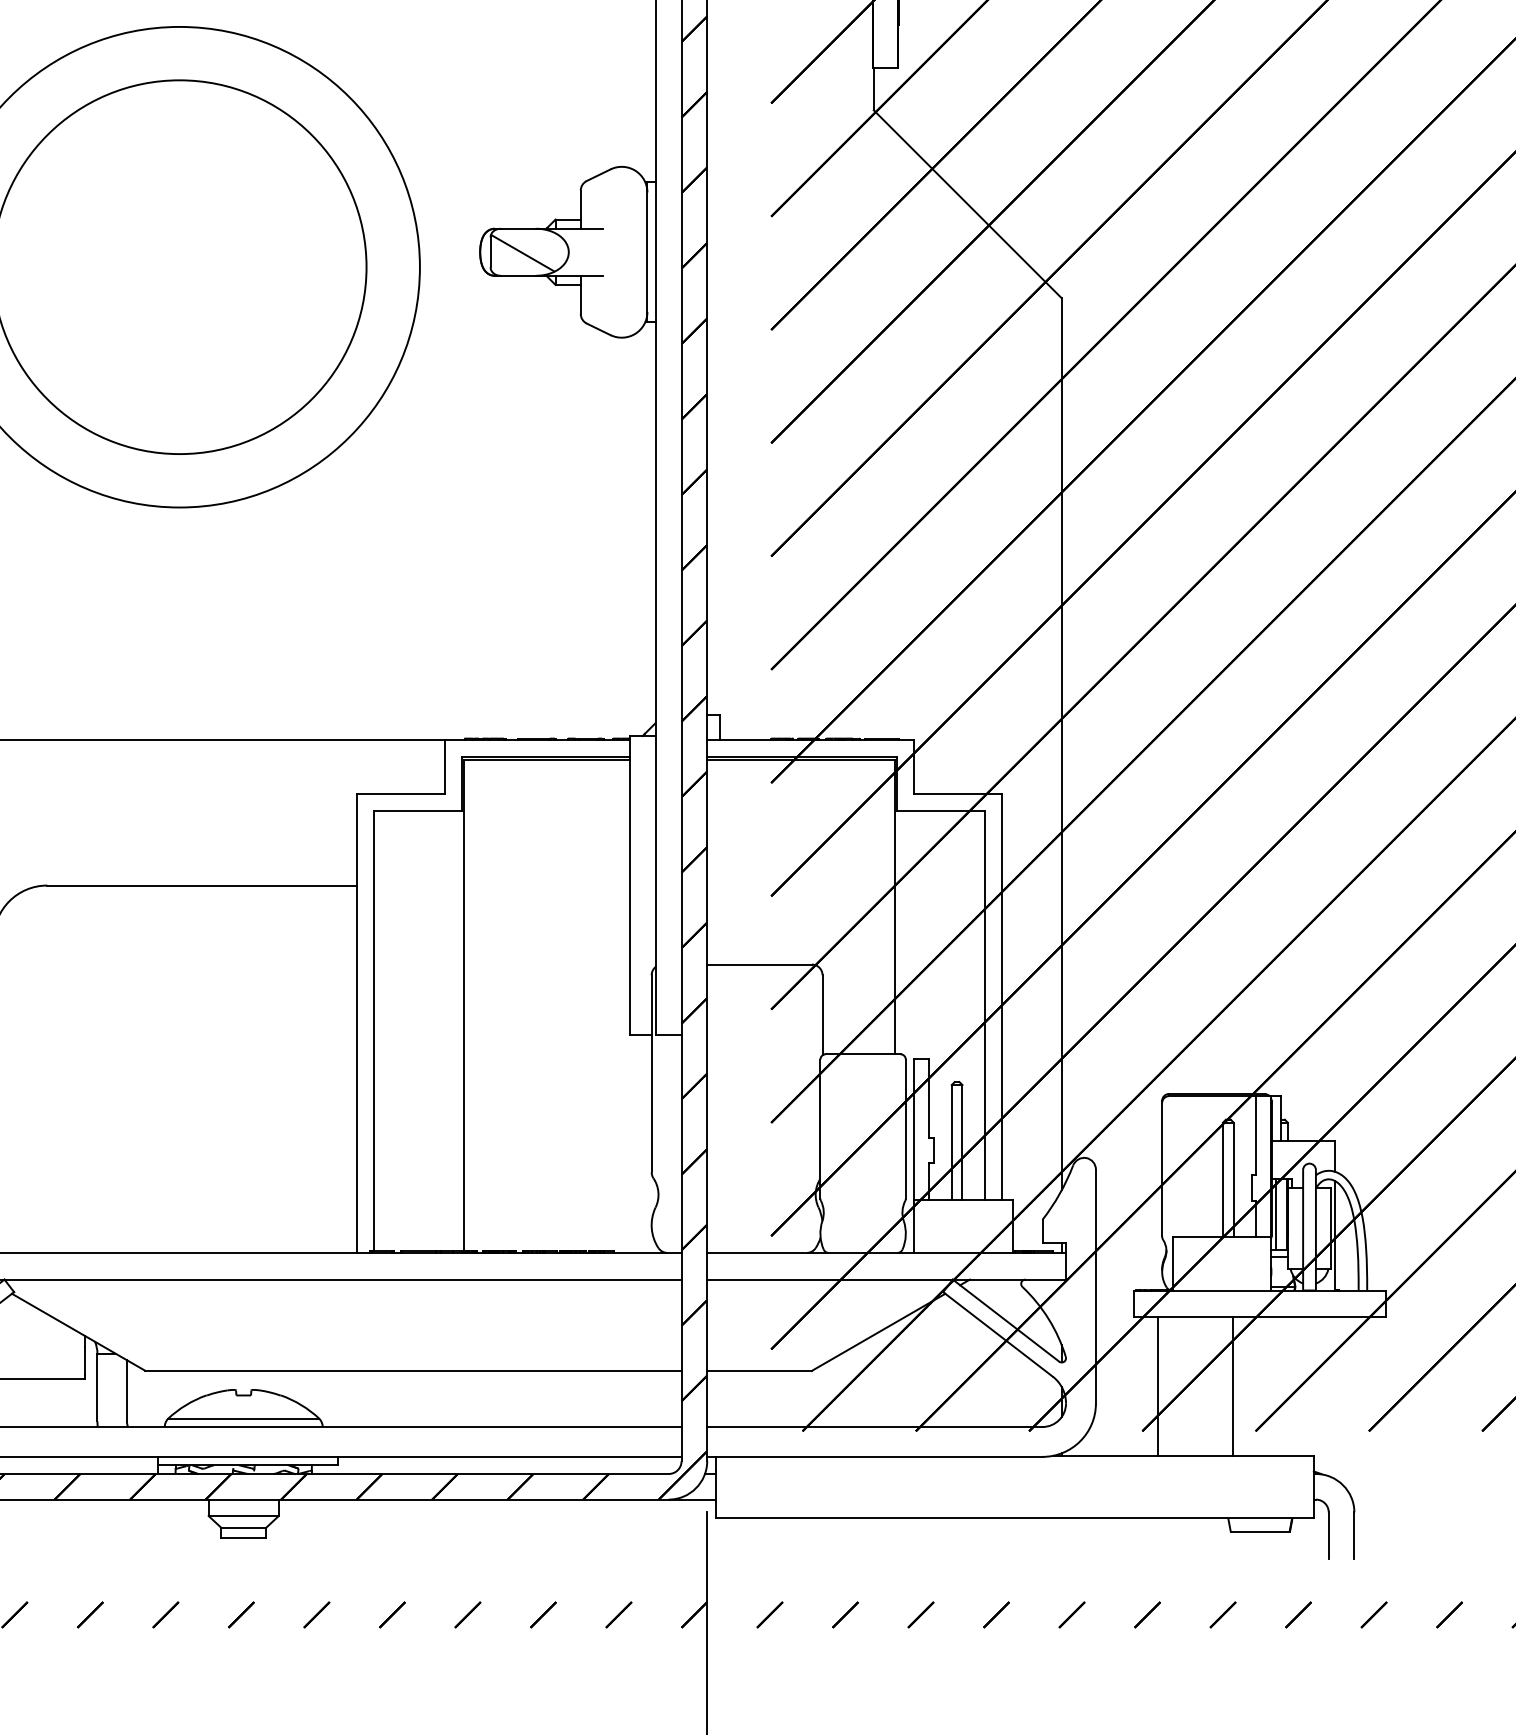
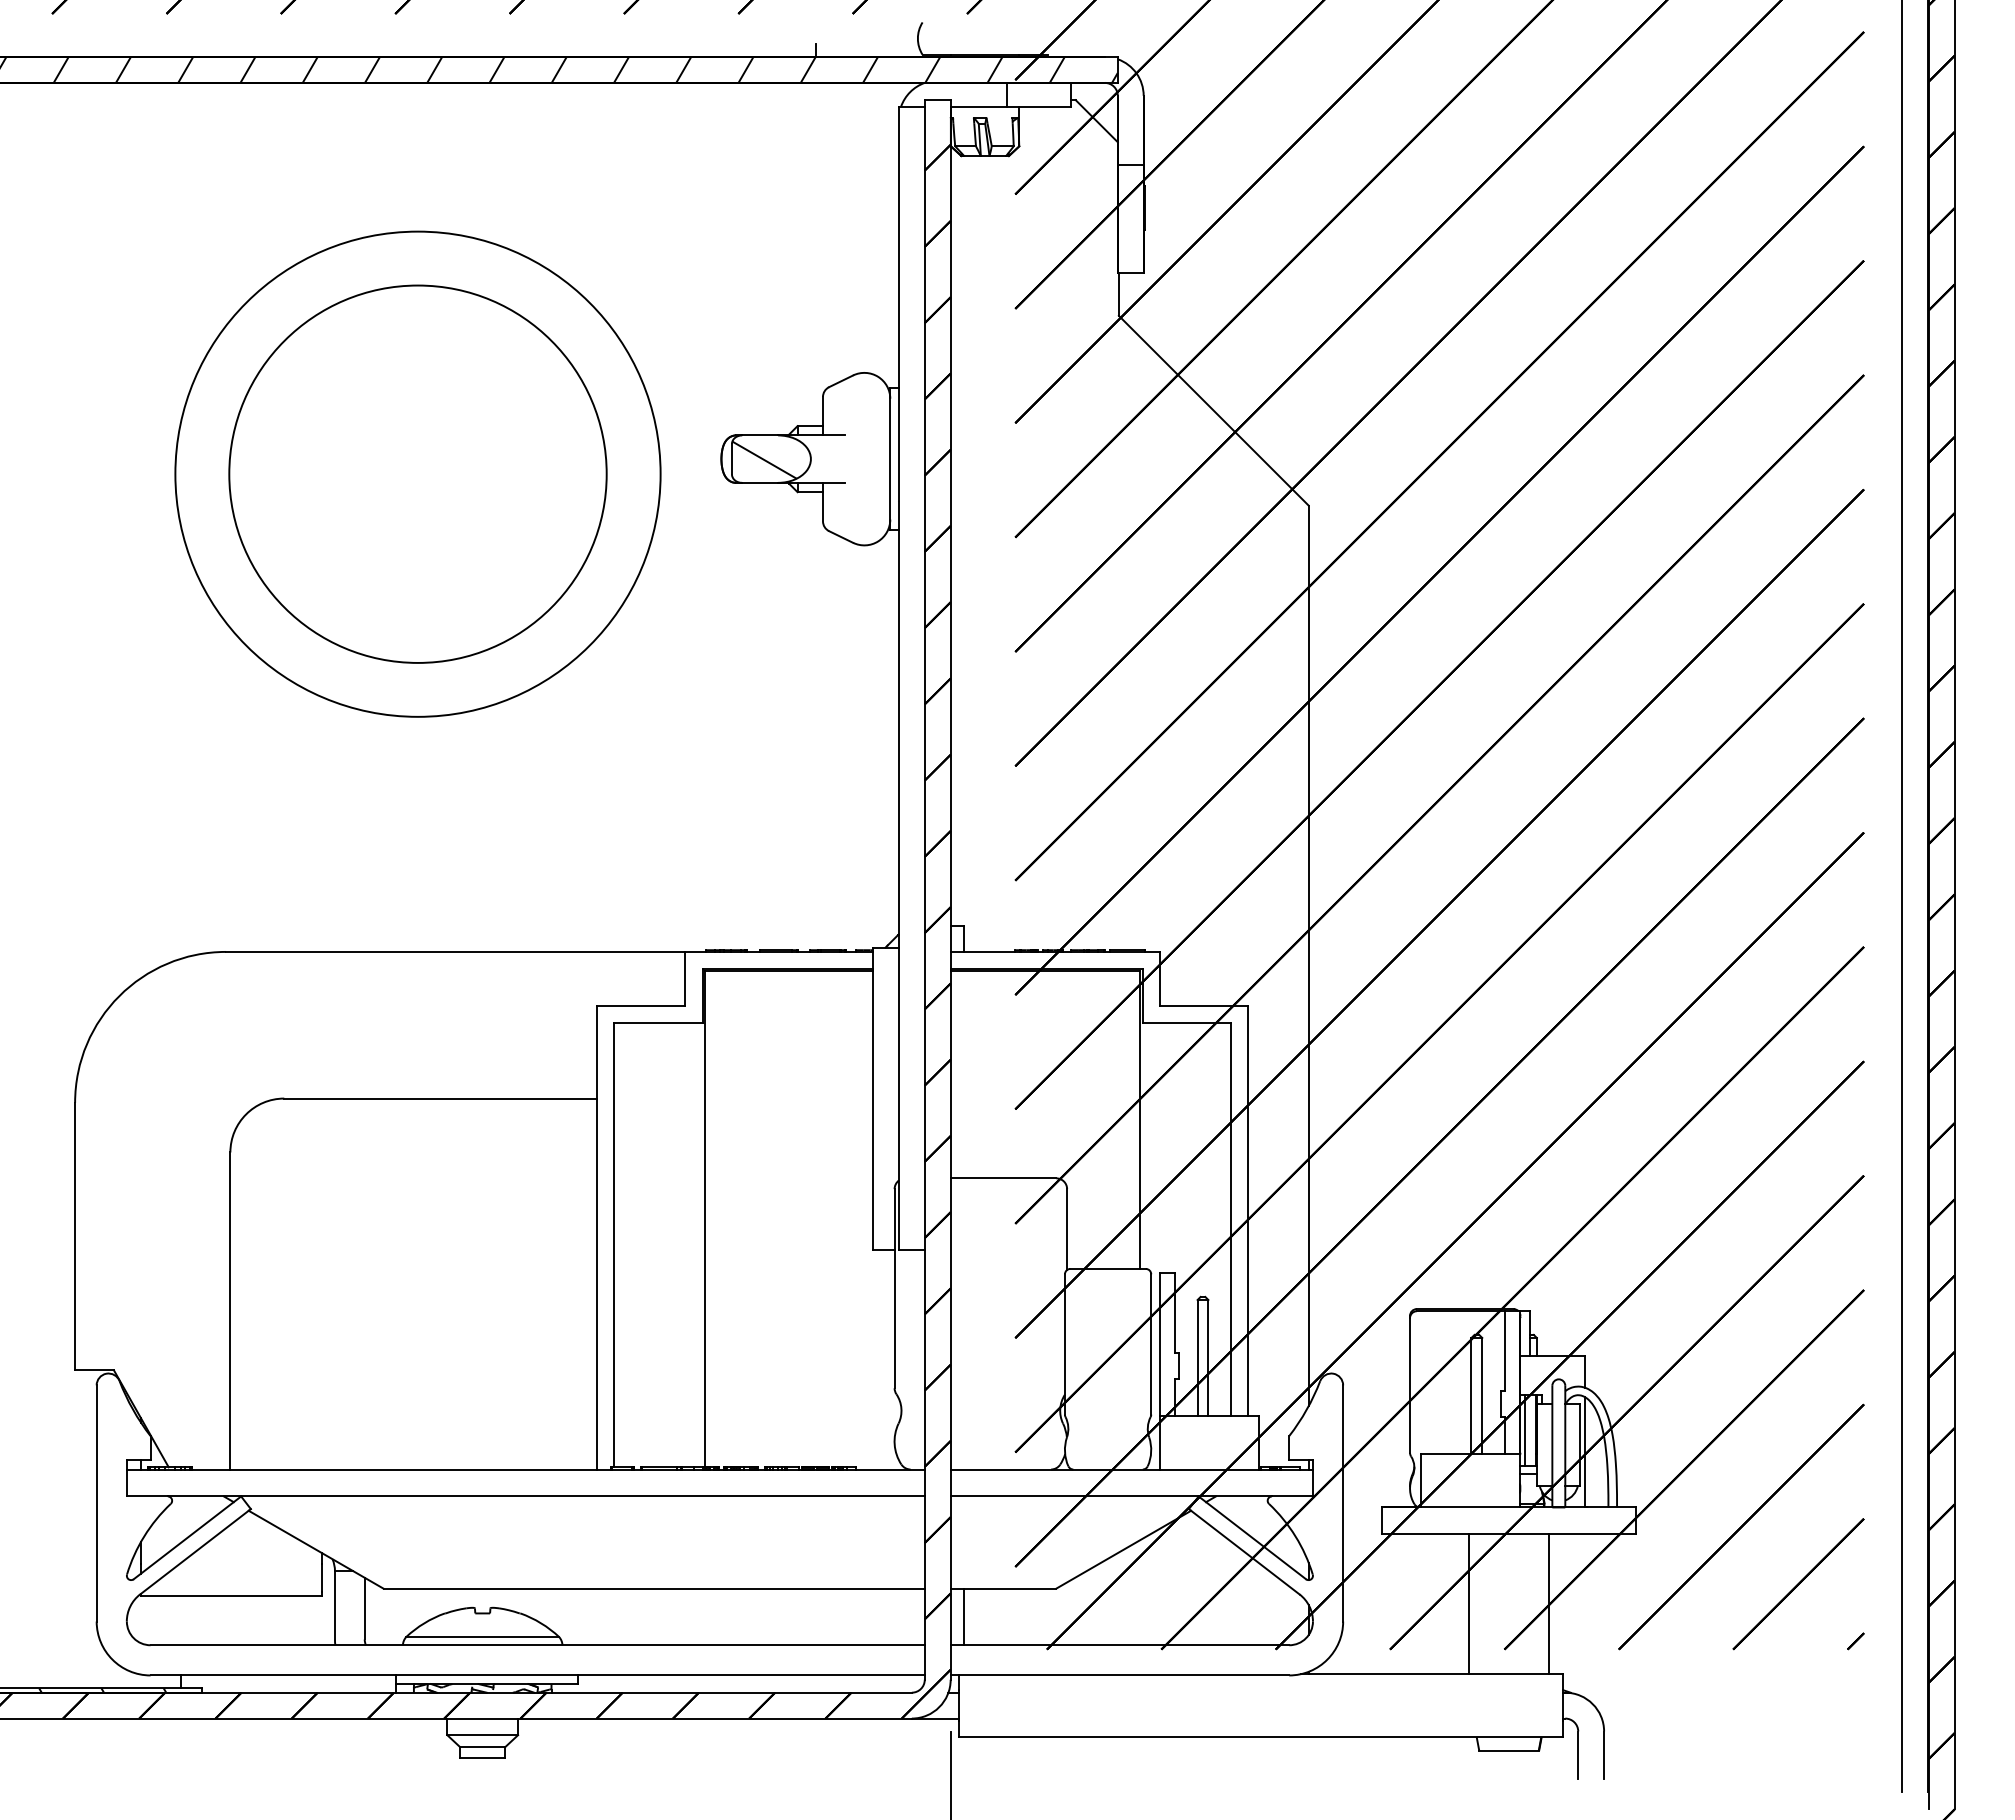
line: (1157, 1386) -> (1469, 1604), moved
line: (1232, 1386) -> (1549, 1604), moved
line: (719, 1398) -> (963, 1616), added

